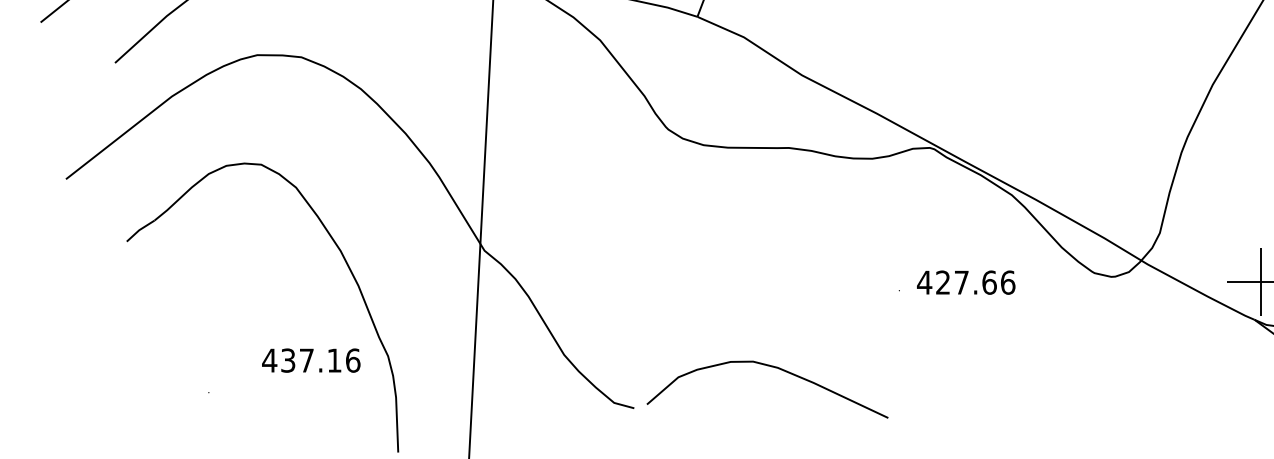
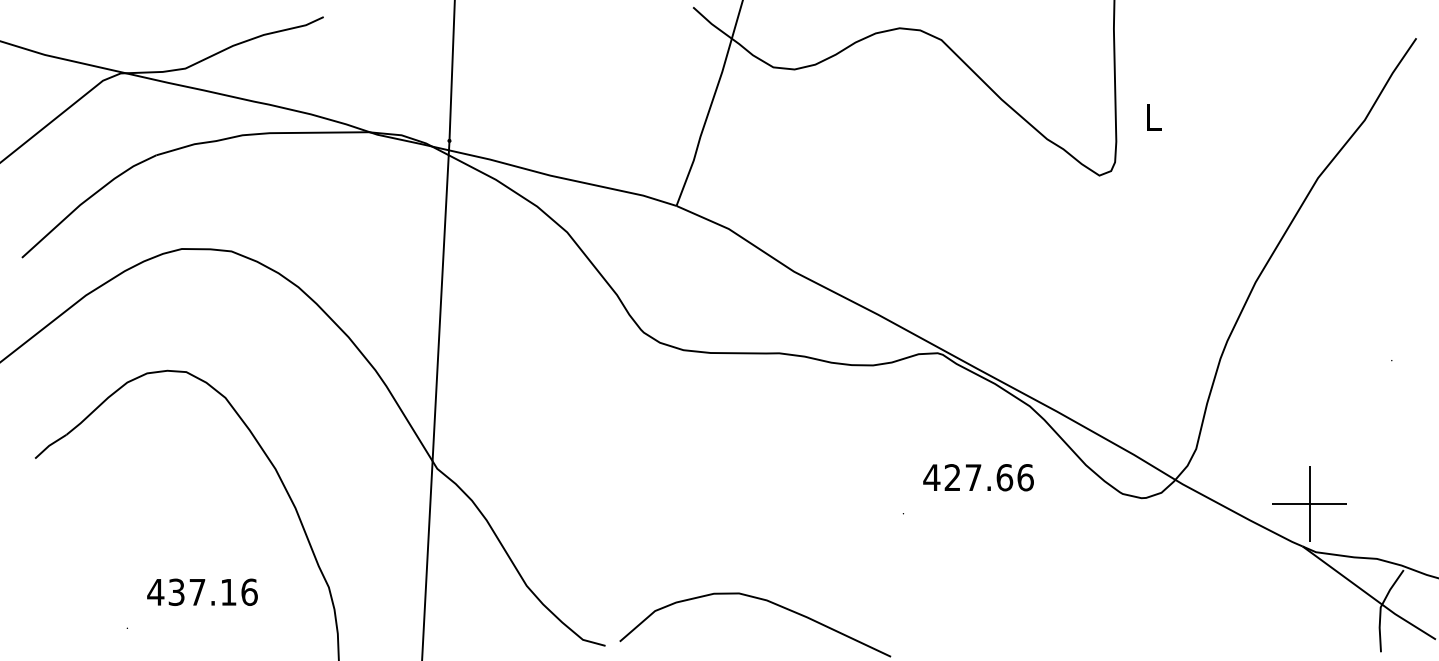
text: (966, 282) -> (978, 477), moved
text: (311, 359) -> (202, 591), moved

